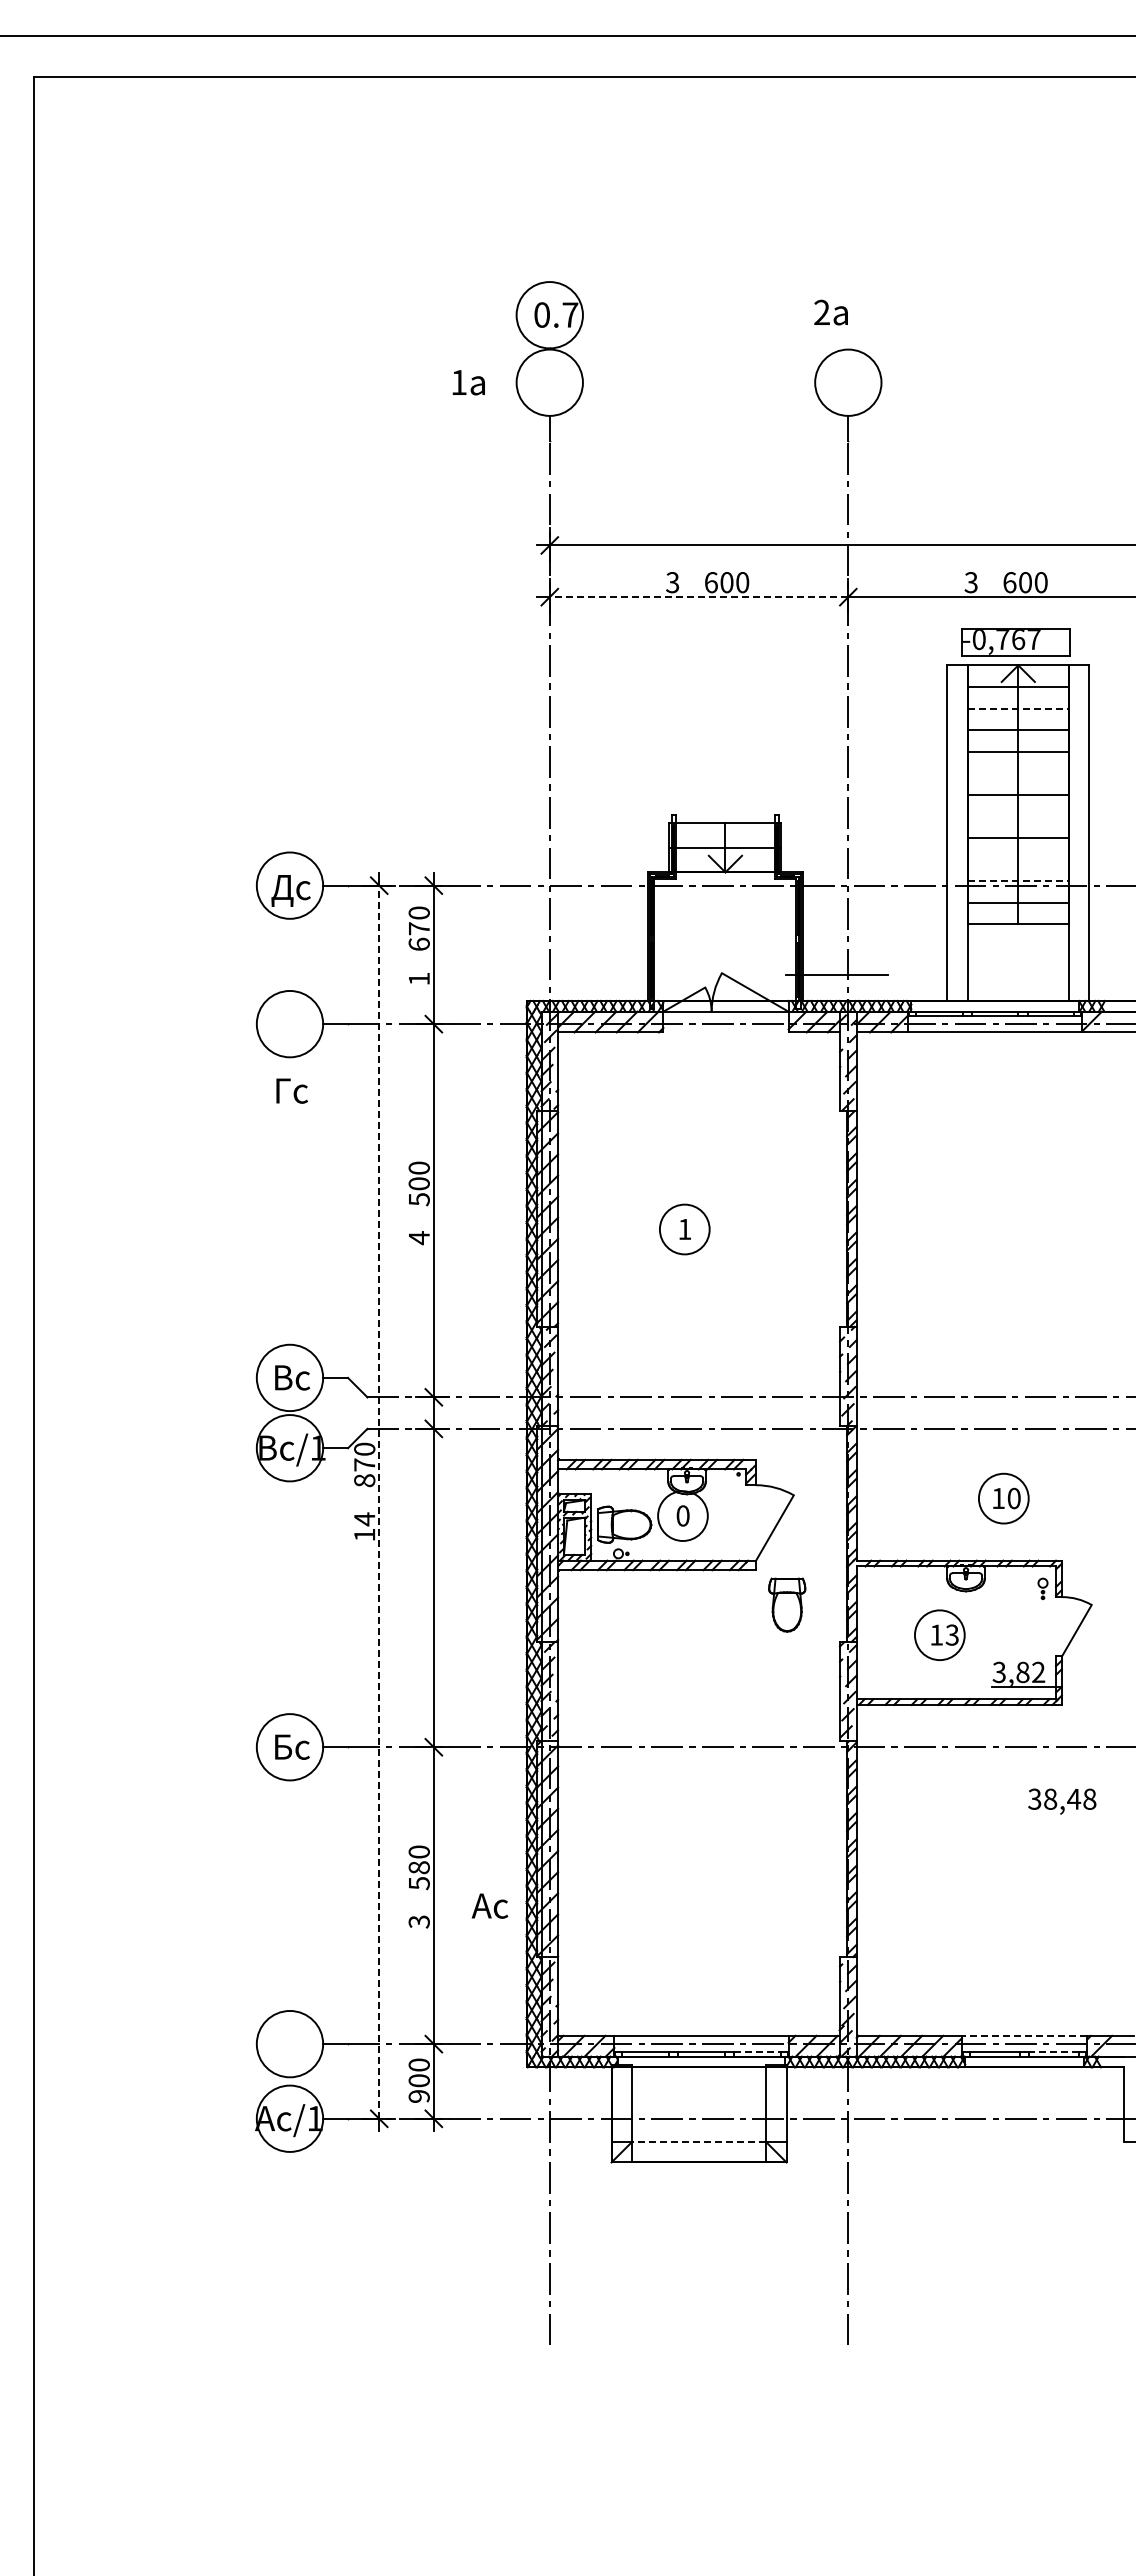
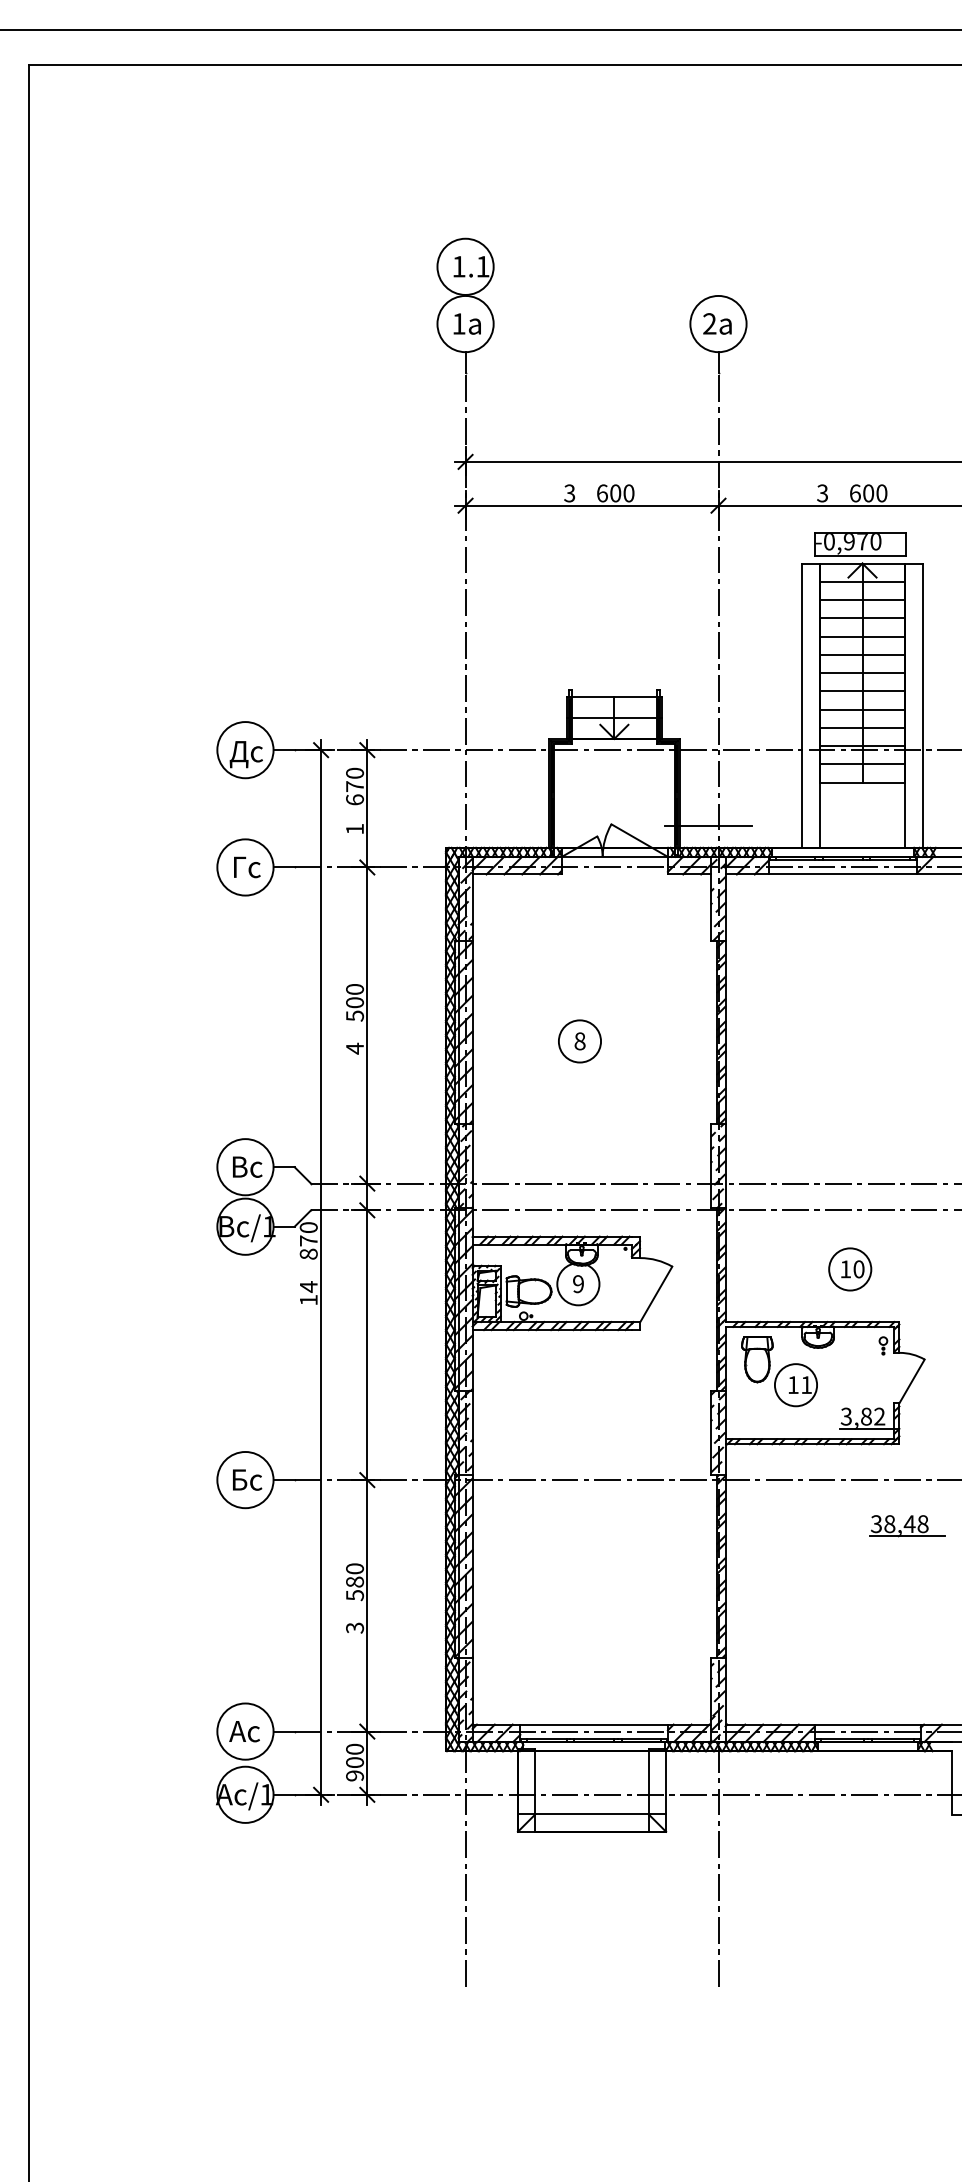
text: (830, 312) -> (716, 323), moved
text: (556, 314) -> (471, 266), 0.7 -> 1.1
text: (468, 382) -> (467, 323), moved
line: (698, 597) -> (591, 506), dashed -> solid
text: (1018, 640) -> (862, 542), -0,767 -> -0,970
line: (1018, 708) -> (862, 600), dashed -> solid
line: (1018, 773) -> (862, 655), added
line: (1018, 816) -> (862, 691), added
line: (1018, 859) -> (862, 727), added
line: (1018, 881) -> (862, 746), dashed -> solid
text: (291, 1090) -> (246, 866), moved
text: (684, 1229) -> (579, 1041), 1 -> 8
line: (379, 1502) -> (321, 1272), dashed -> solid
text: (682, 1515) -> (578, 1283), 0 -> 9
part: (787, 1604) -> (757, 1359), moved
text: (951, 1634) -> (805, 1384), 13 -> 11
line: (1071, 1813) -> (907, 1536), added
text: (489, 1905) -> (244, 1731), moved
line: (1024, 2035) -> (867, 1724), dashed -> solid
line: (757, 2052) -> (641, 1738), dashed -> solid
line: (1053, 2052) -> (892, 1738), dashed -> solid
line: (699, 2141) -> (592, 1814), dashed -> solid

